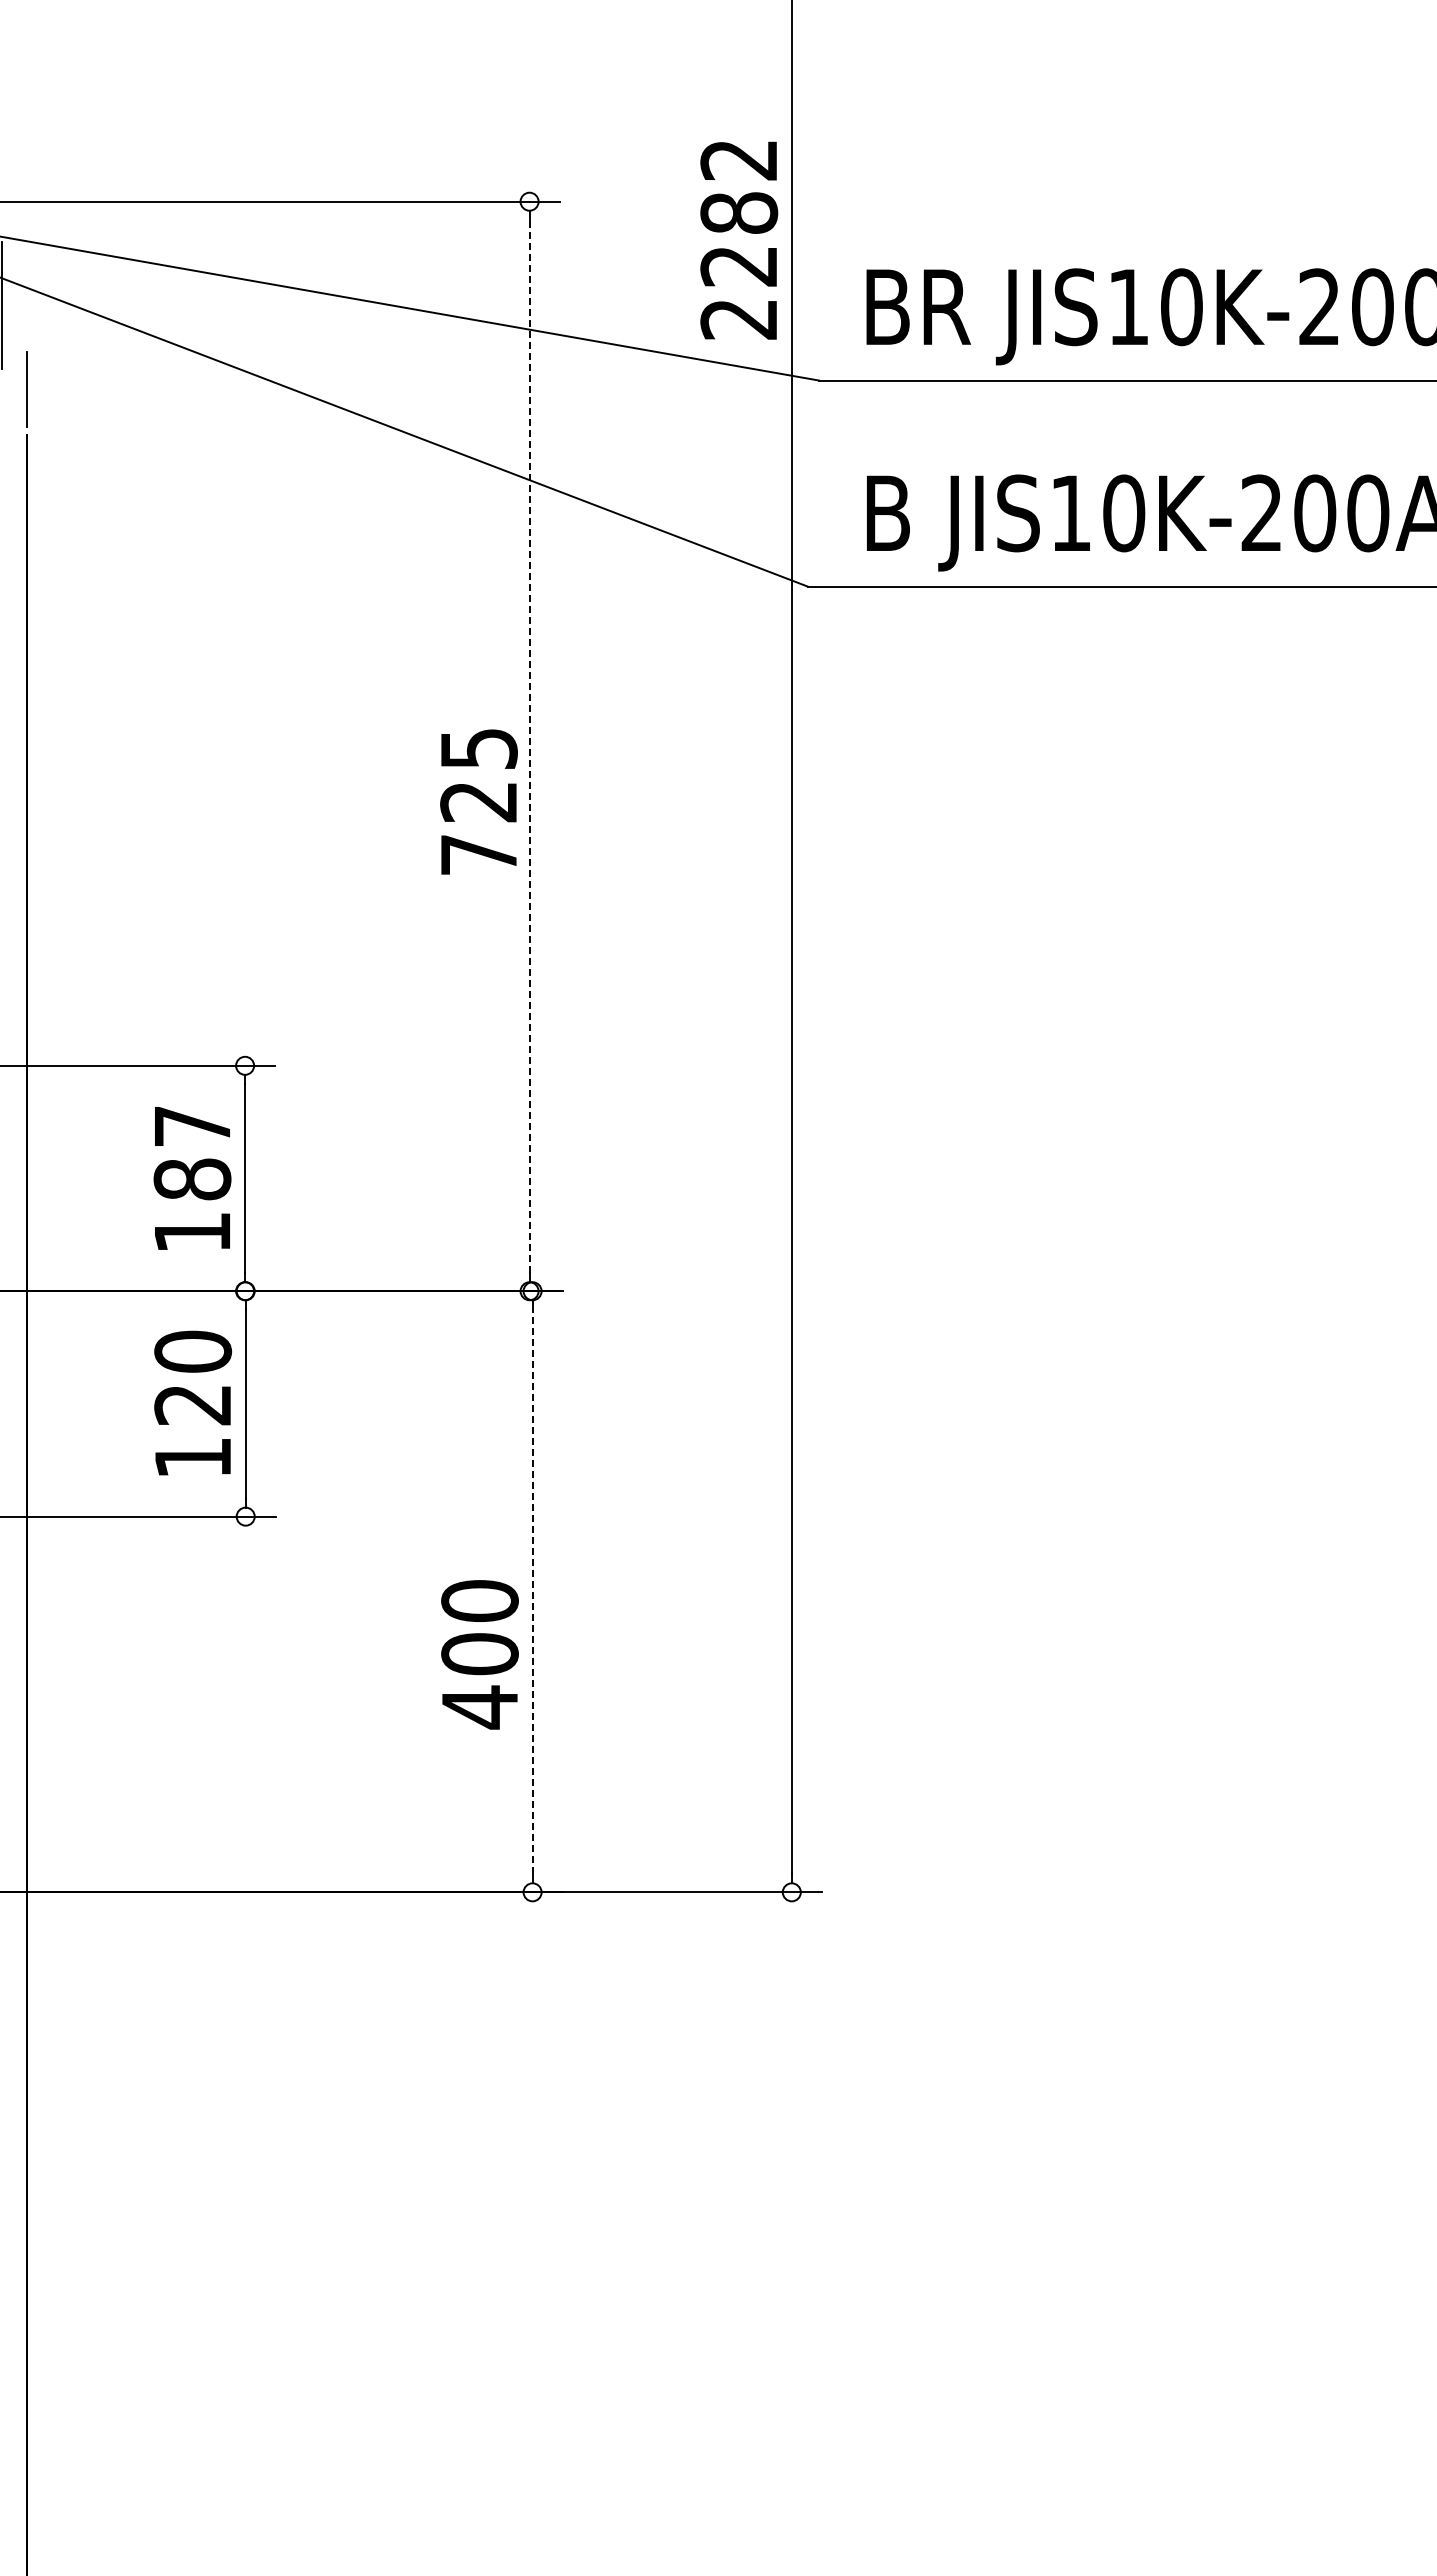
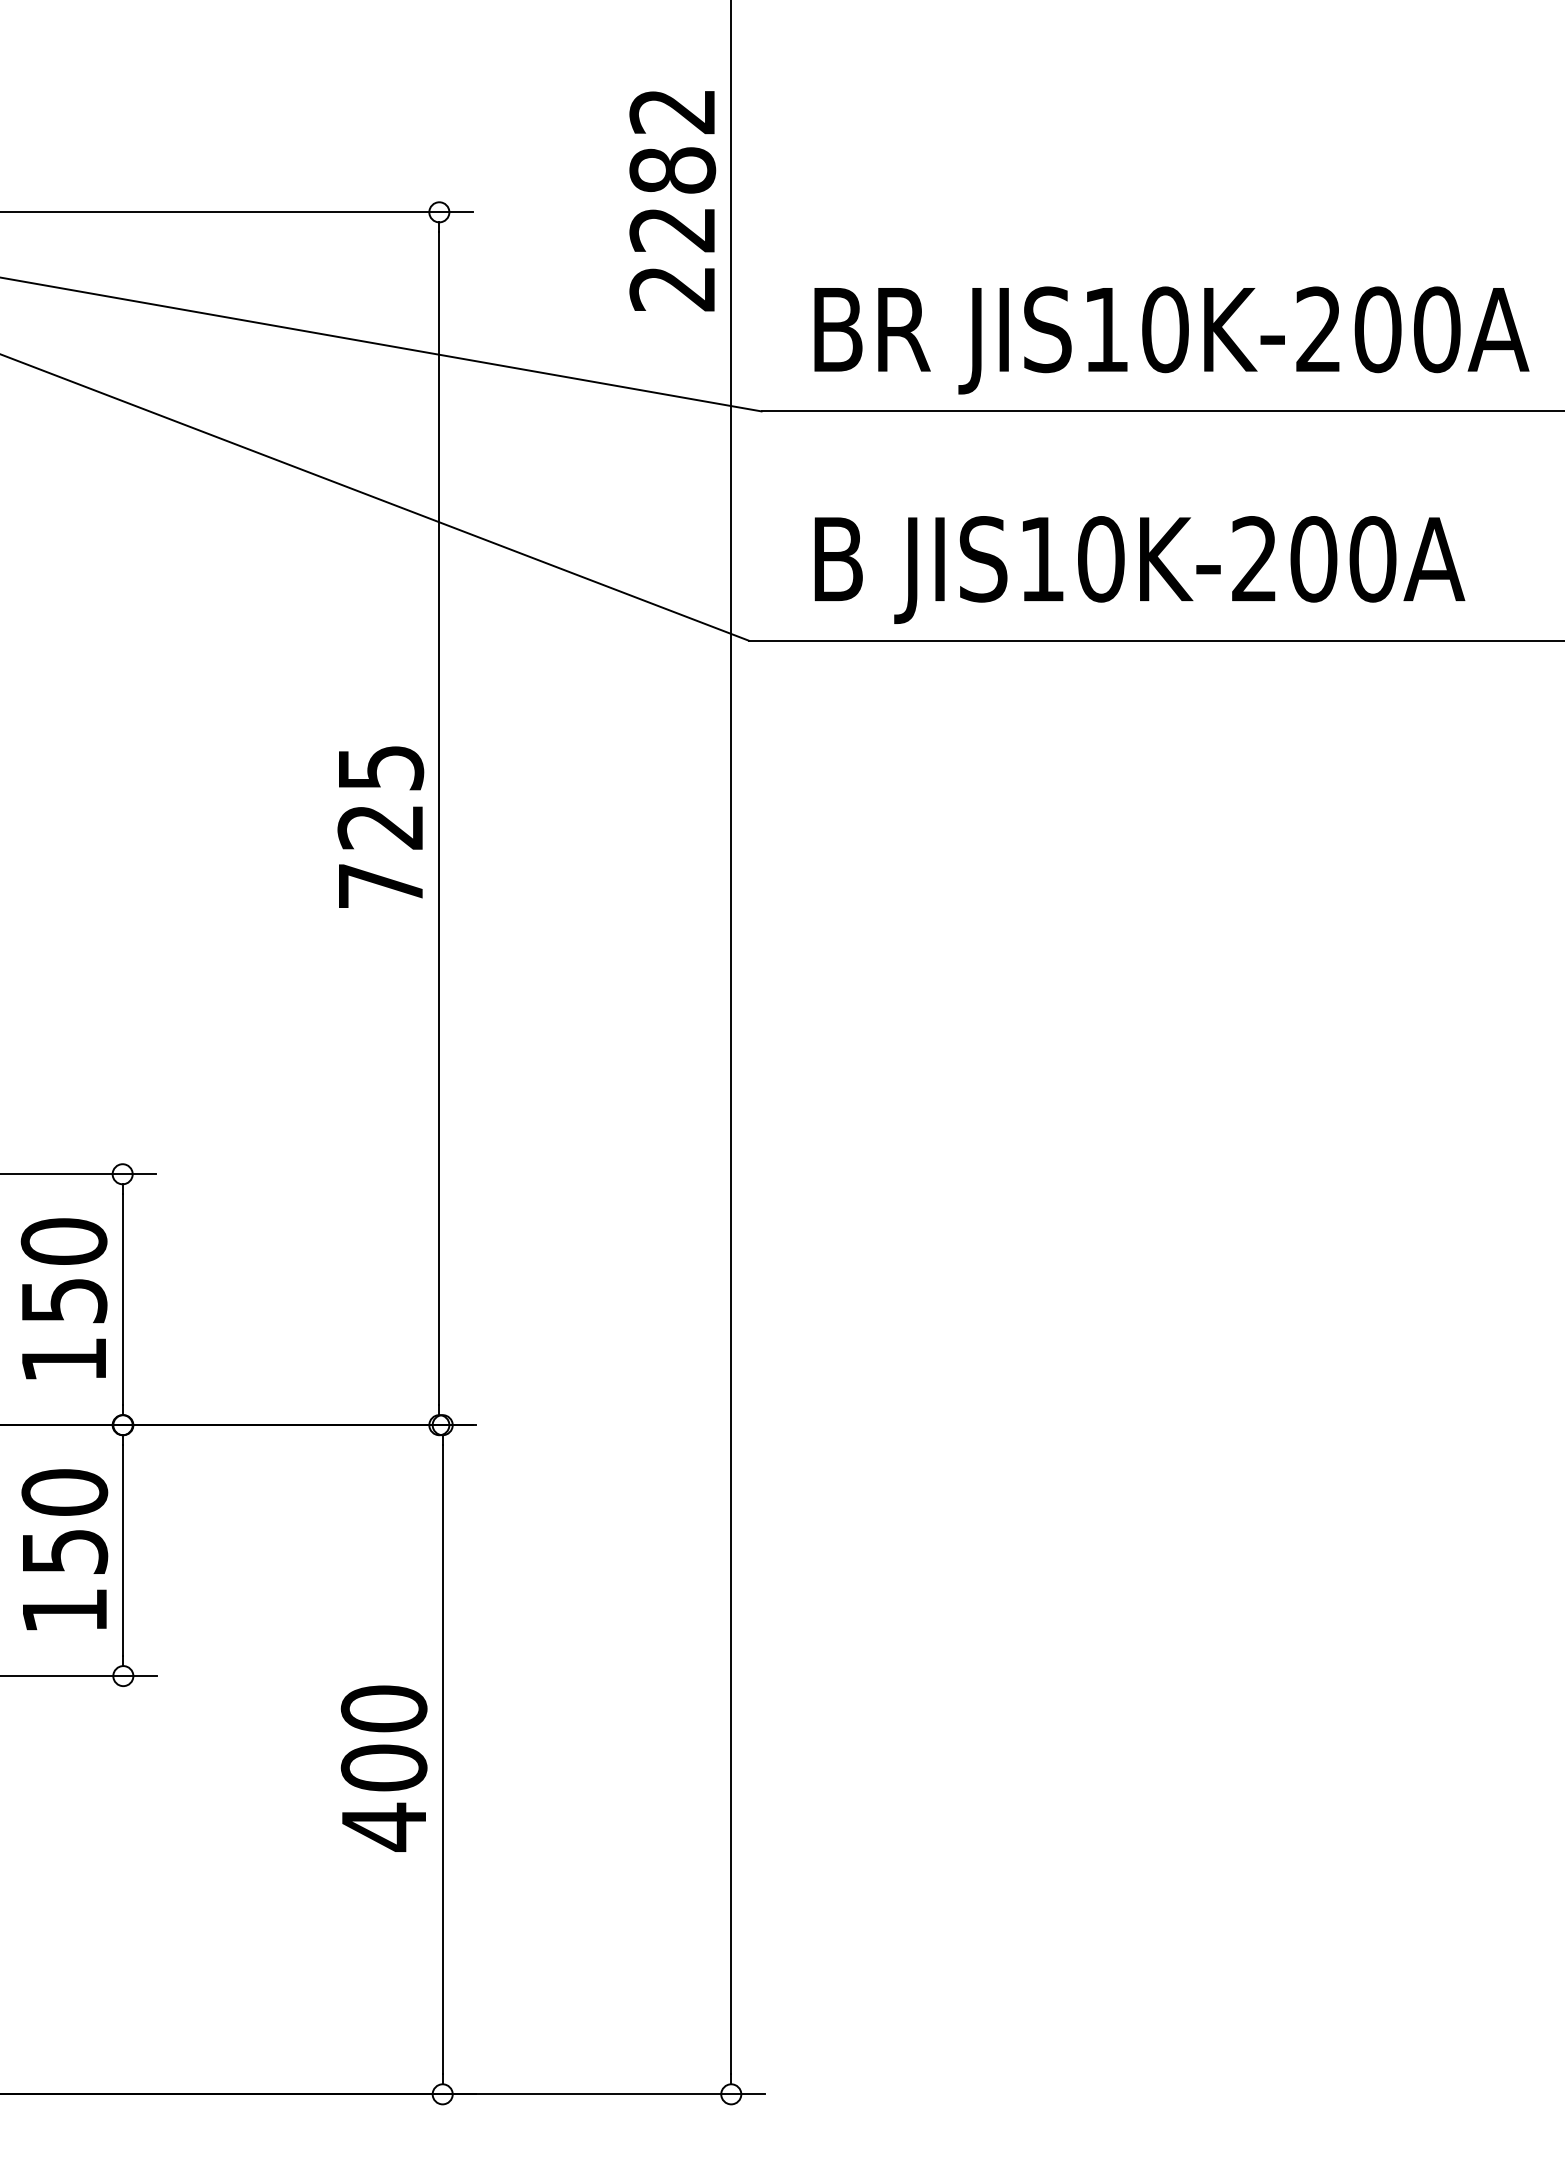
text: (739, 240) -> (673, 200), moved
line: (529, 746) -> (439, 818), dashed -> solid
text: (478, 801) -> (380, 826), moved
text: (192, 1152) -> (64, 1270), 187 -> 150
text: (193, 1405) -> (65, 1552), 120 -> 150
line: (532, 1591) -> (442, 1759), dashed -> solid
text: (479, 1654) -> (383, 1768), moved

